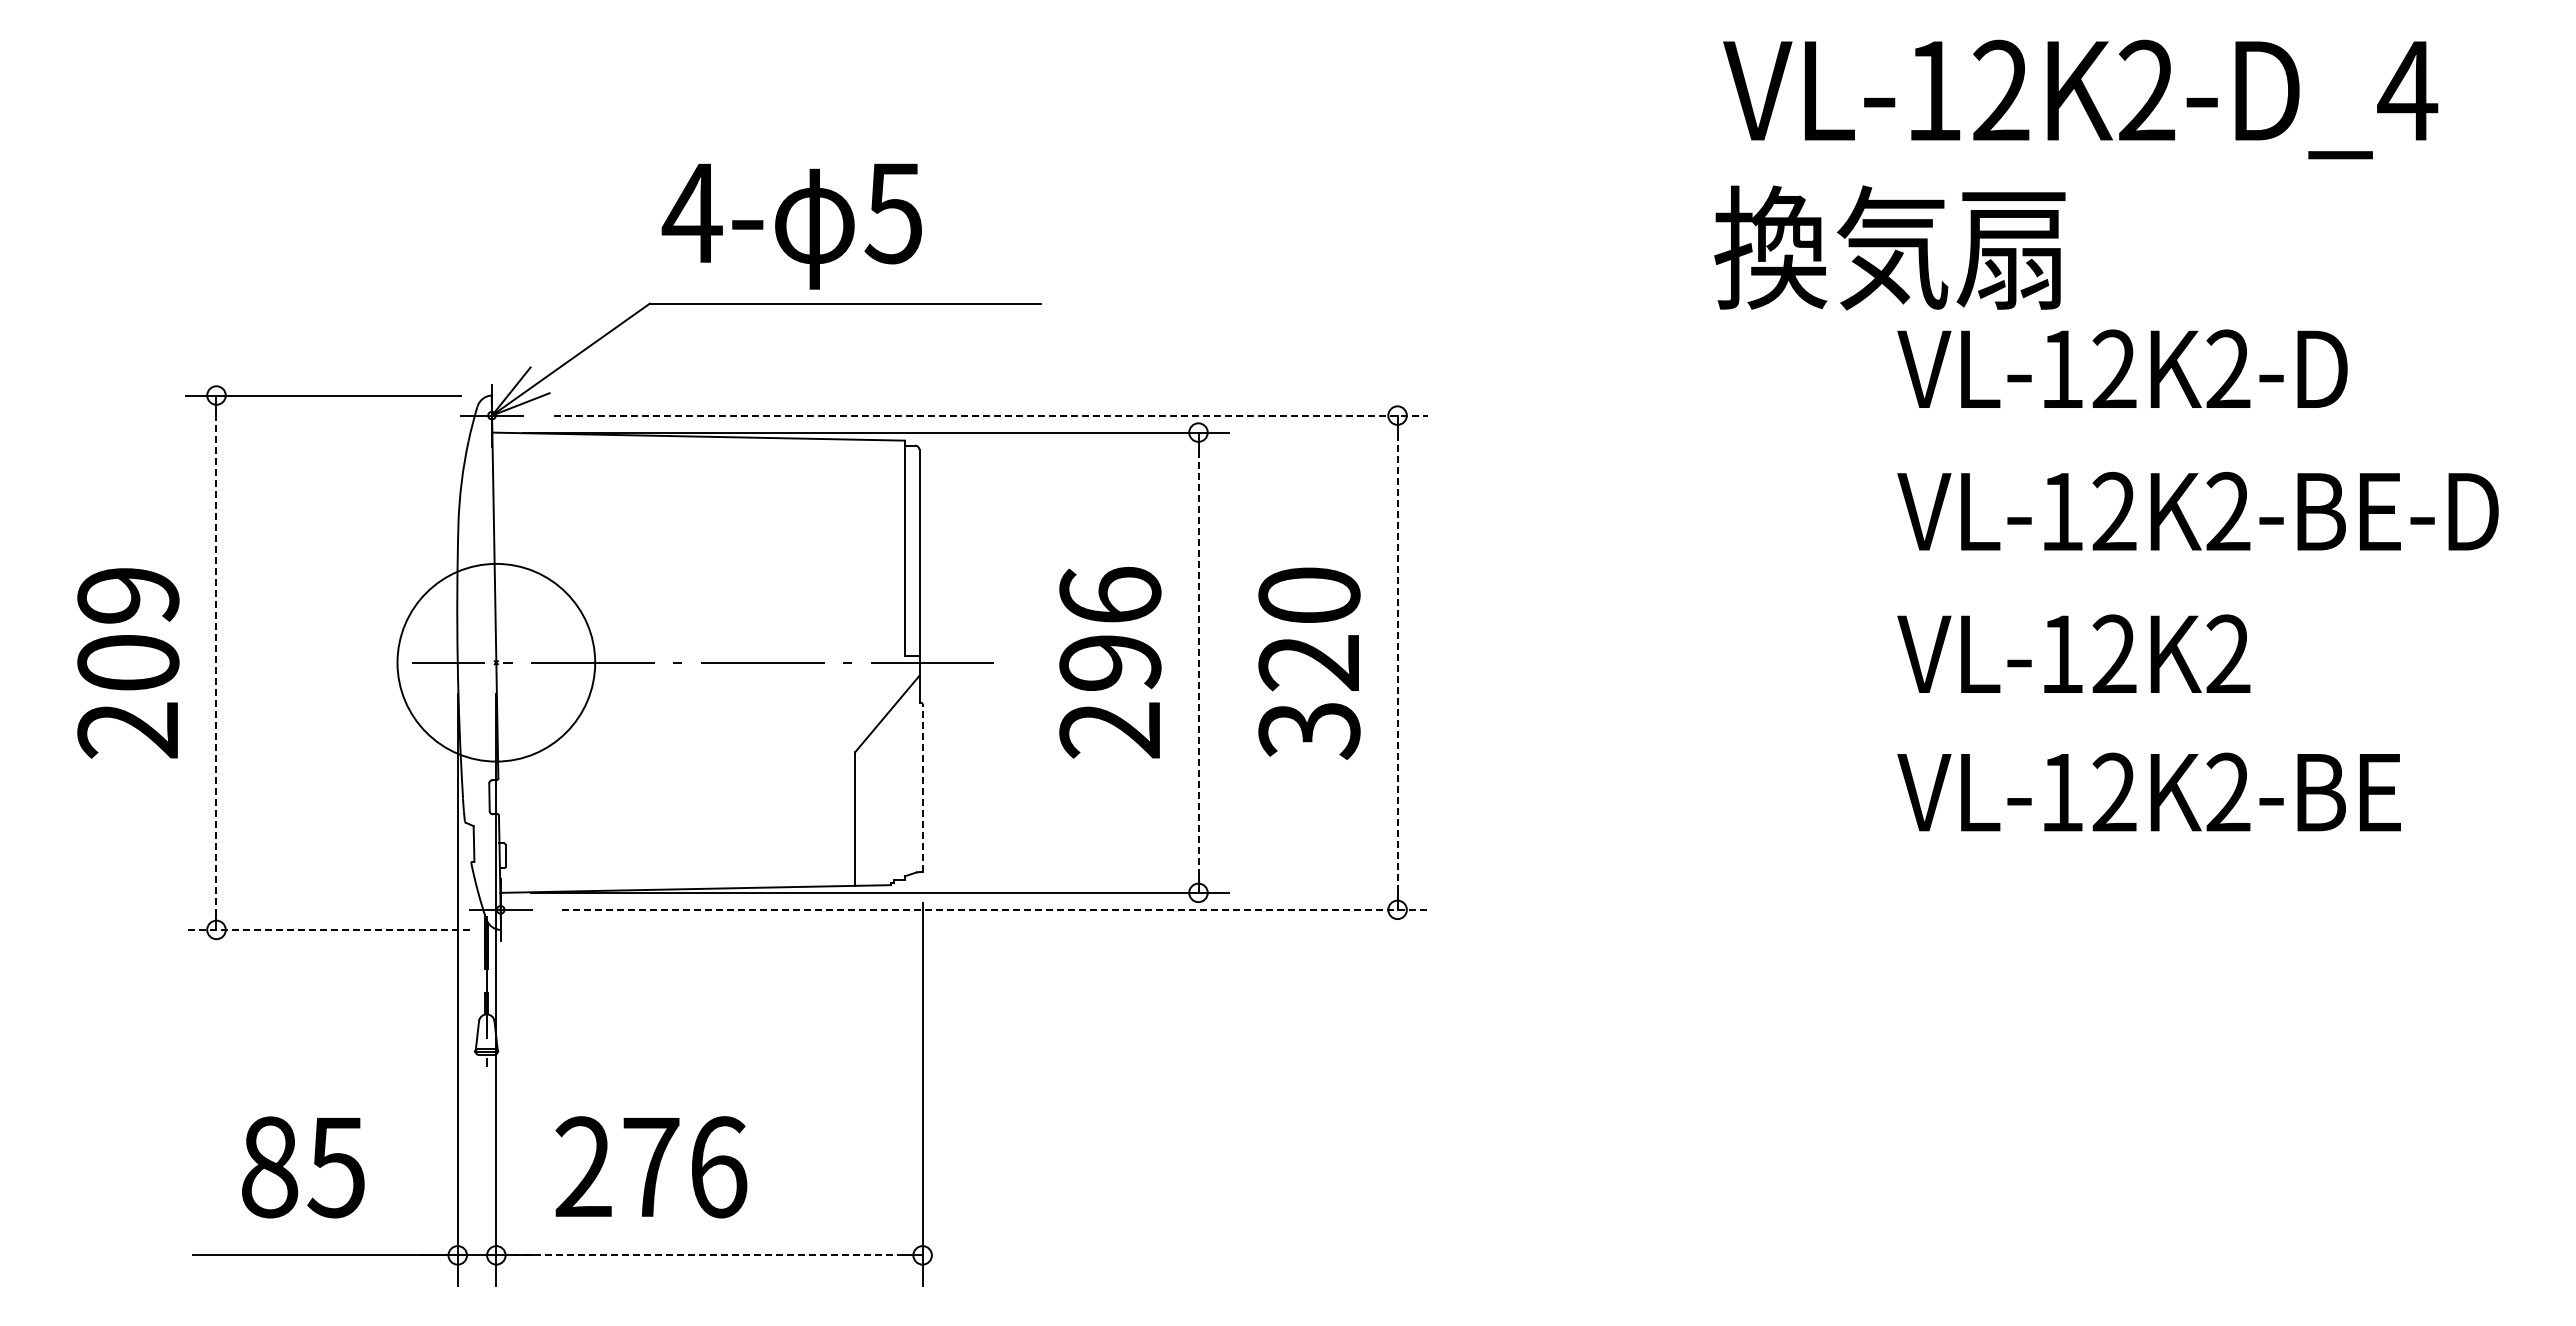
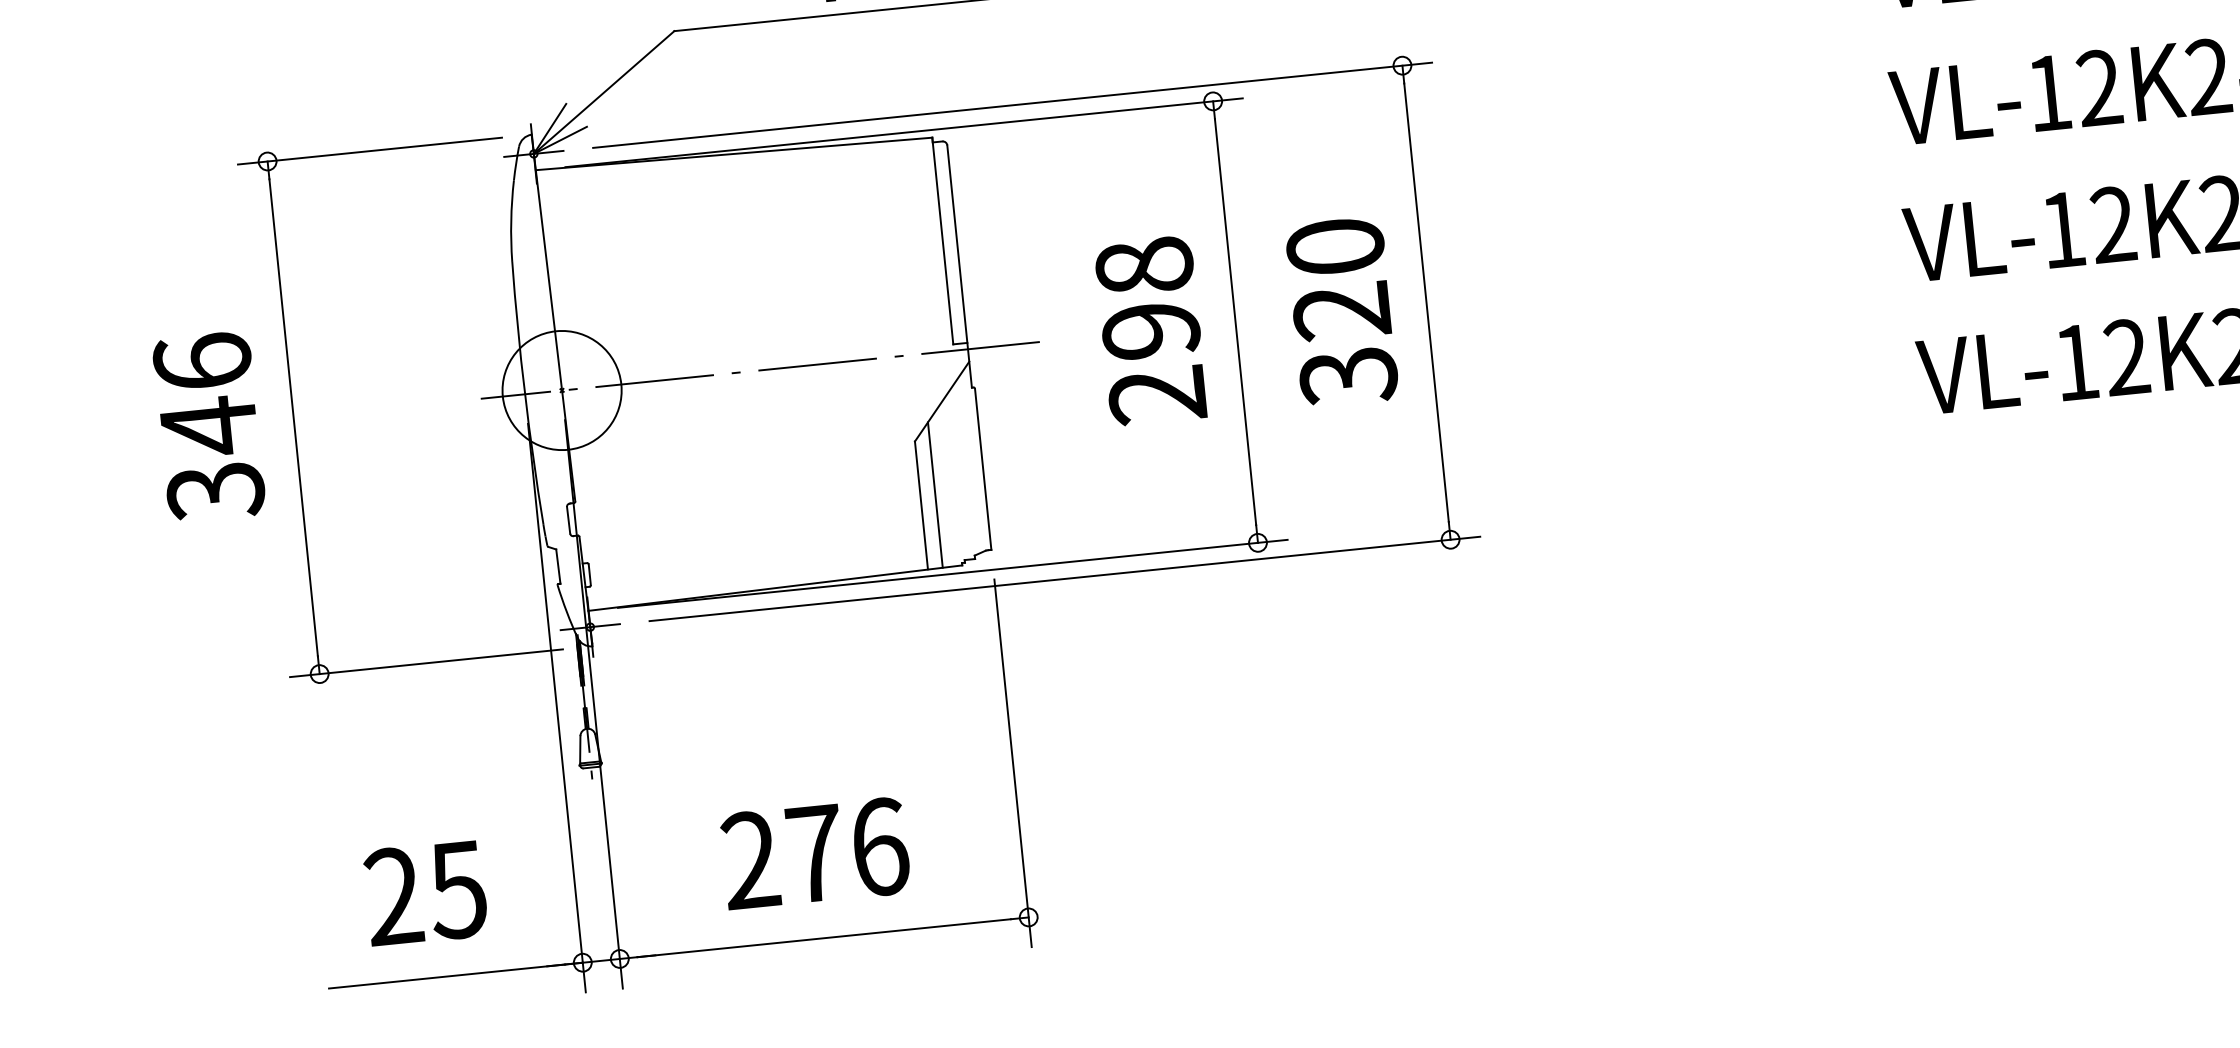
line: (991, 415) -> (1012, 105), dashed -> solid
text: (1110, 595) -> (1144, 266), 296 -> 298
line: (216, 662) -> (293, 417), dashed -> solid
circle: (496, 662) -> (562, 390), size x0.62
line: (1198, 662) -> (1235, 321), dashed -> solid
line: (1397, 662) -> (1426, 302), dashed -> solid
text: (128, 663) -> (209, 427), 209 -> 346
line: (922, 788) -> (983, 469), dashed -> solid
line: (870, 809) -> (935, 494), added
line: (995, 909) -> (1064, 578), dashed -> solid
line: (327, 929) -> (426, 662), dashed -> solid
text: (269, 1167) -> (393, 896), 85 -> 25
text: (651, 1167) -> (815, 853), moved
line: (709, 1255) -> (824, 938), dashed -> solid

